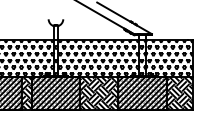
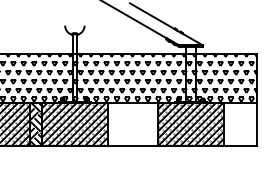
hatch: (99, 93) -> (132, 124), removed
hatch: (180, 93) -> (240, 124), removed

